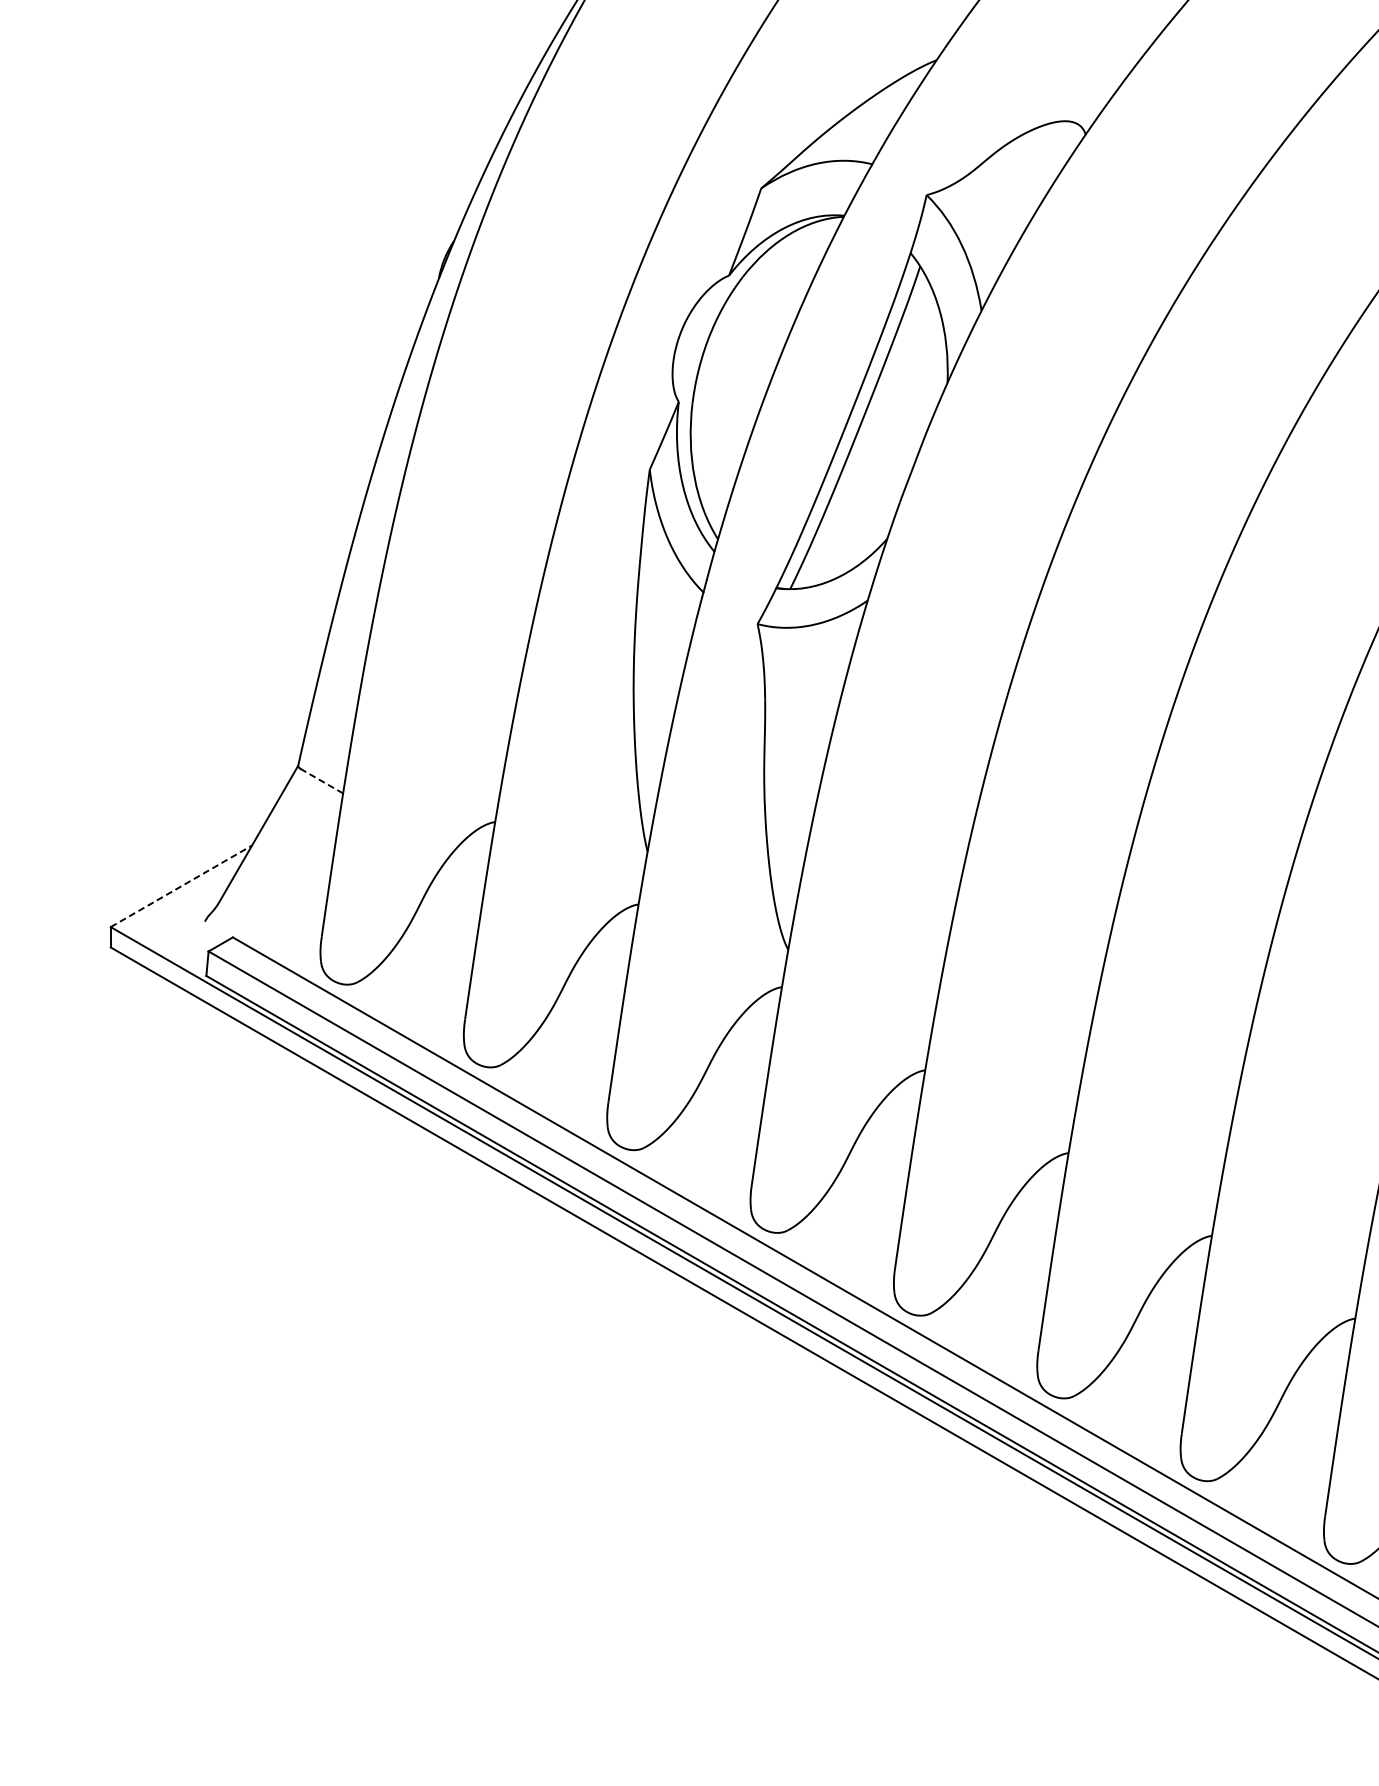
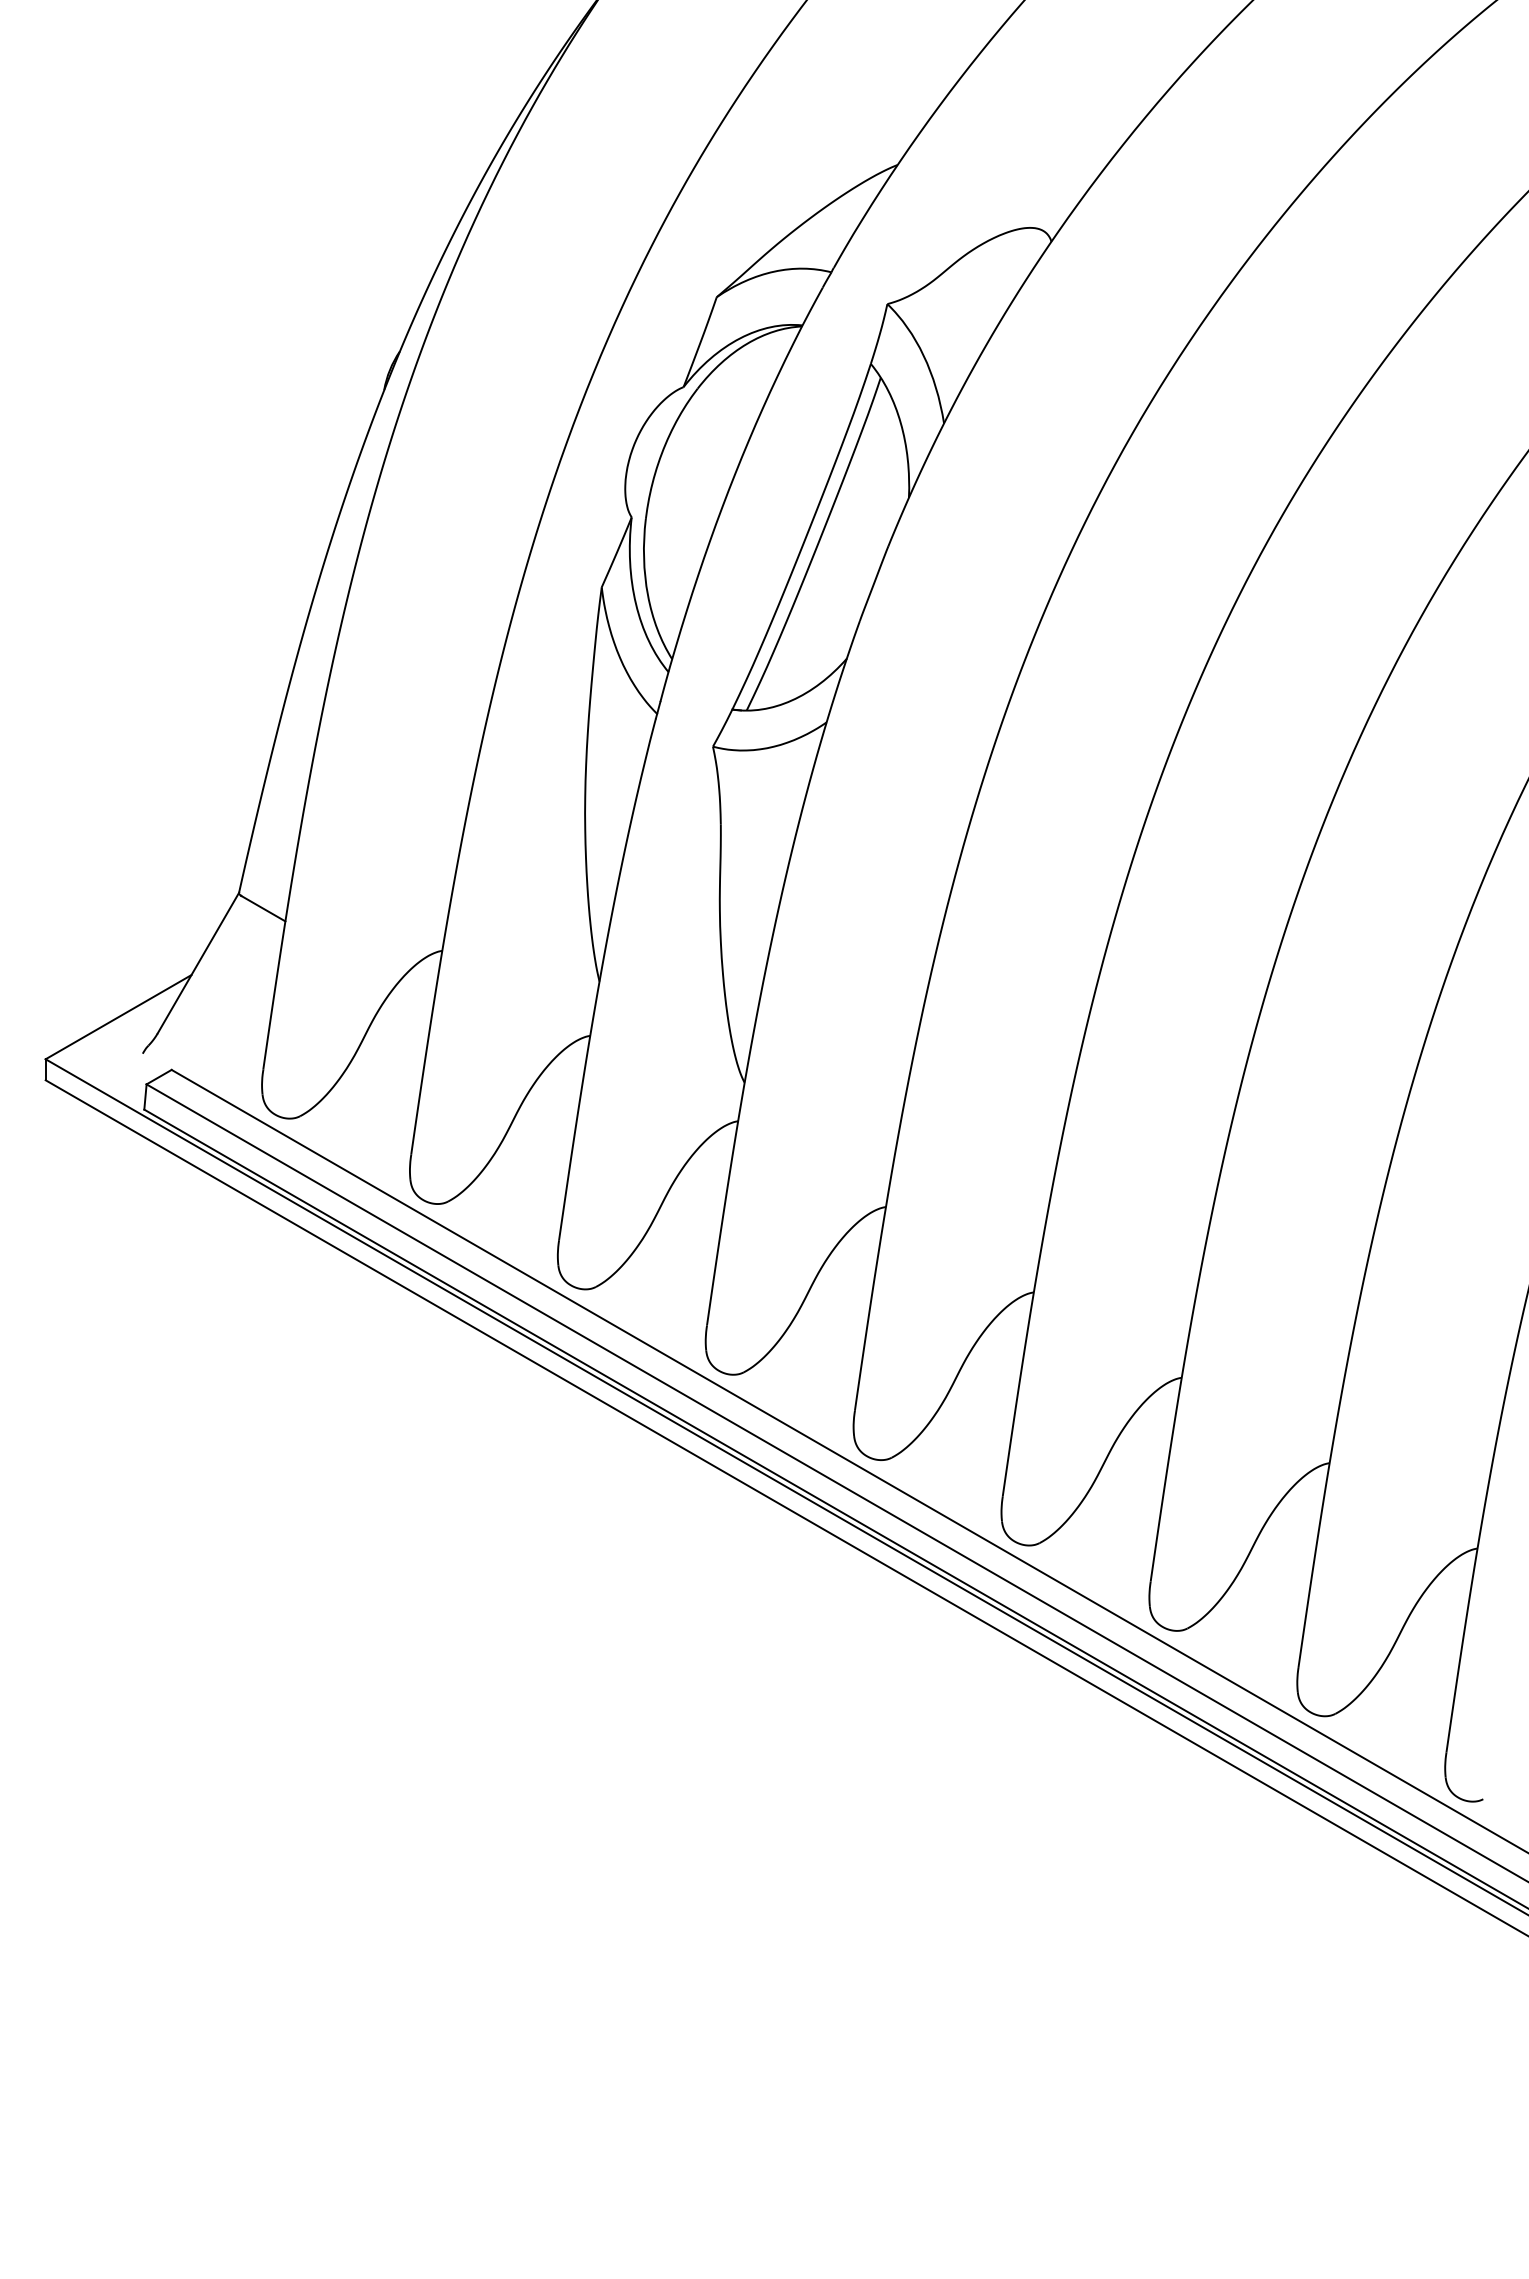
line: (320, 780) -> (262, 908), dashed -> solid
line: (182, 885) -> (119, 1016), dashed -> solid

